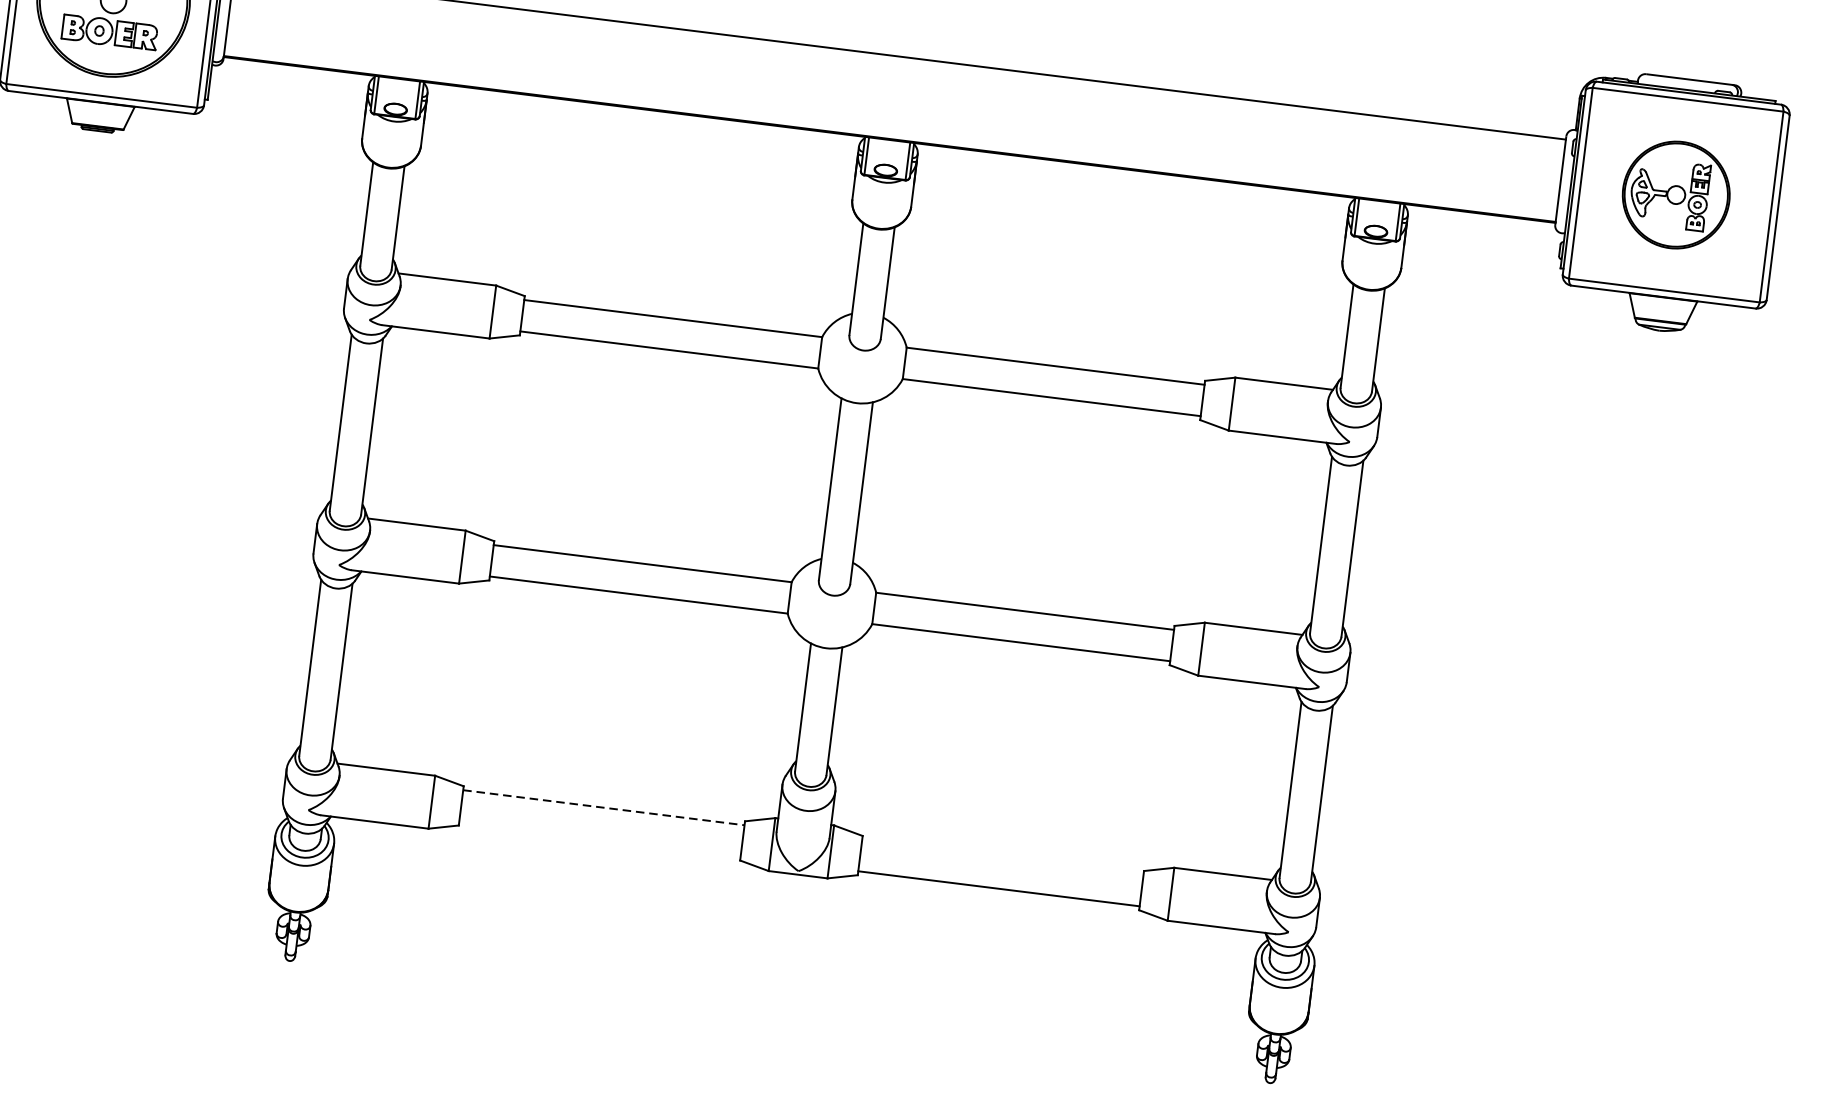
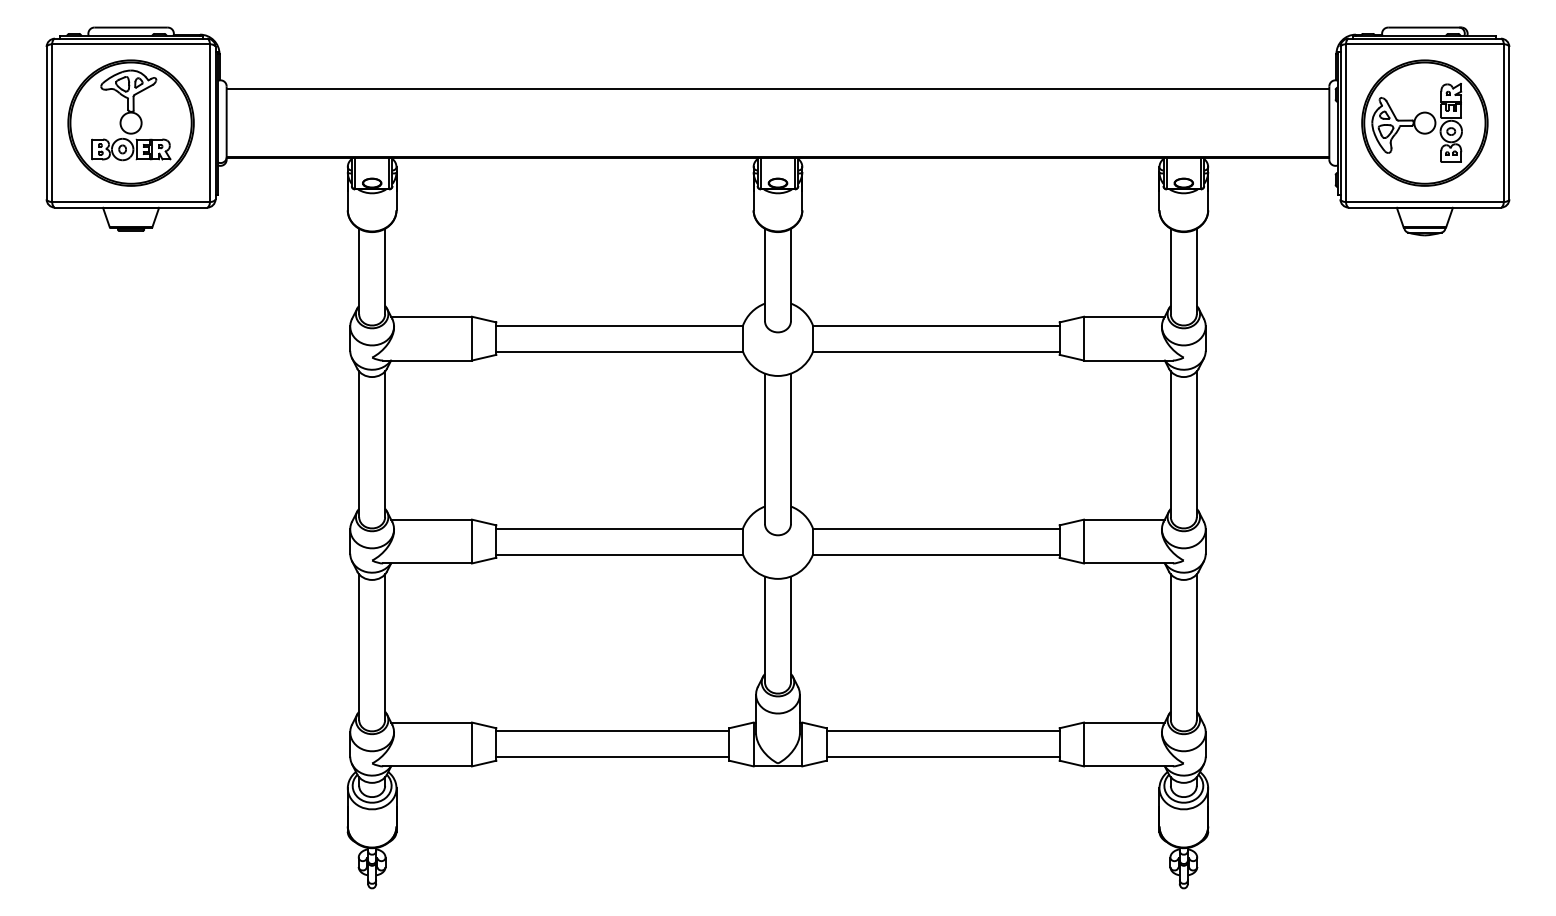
part: (1675, 194) -> (1424, 122), size x1.43
line: (604, 807) -> (613, 731), dashed -> solid
line: (599, 839) -> (612, 757), added
line: (1002, 857) -> (942, 731), added

